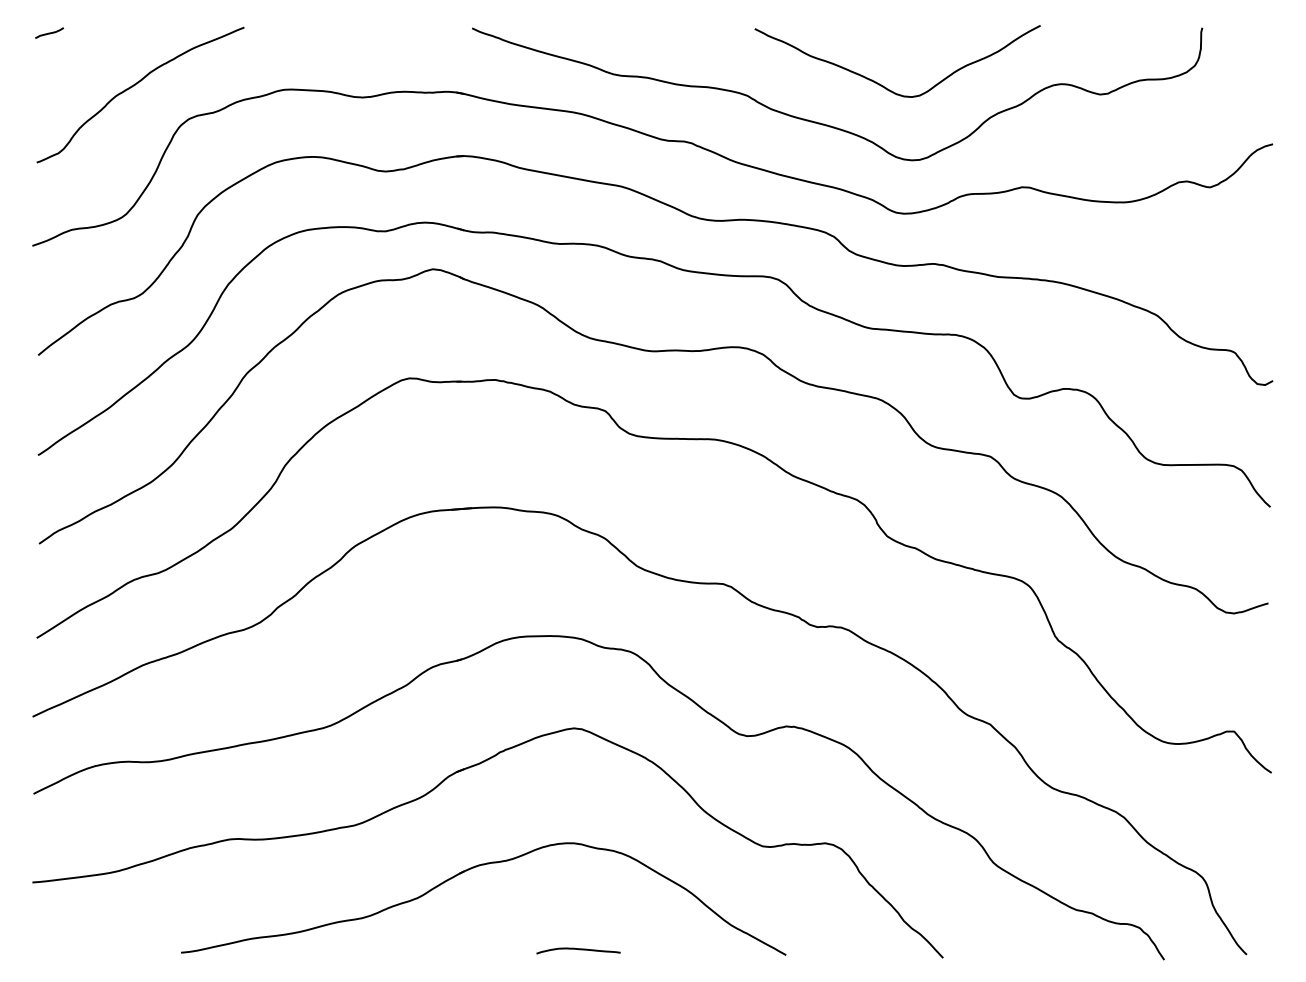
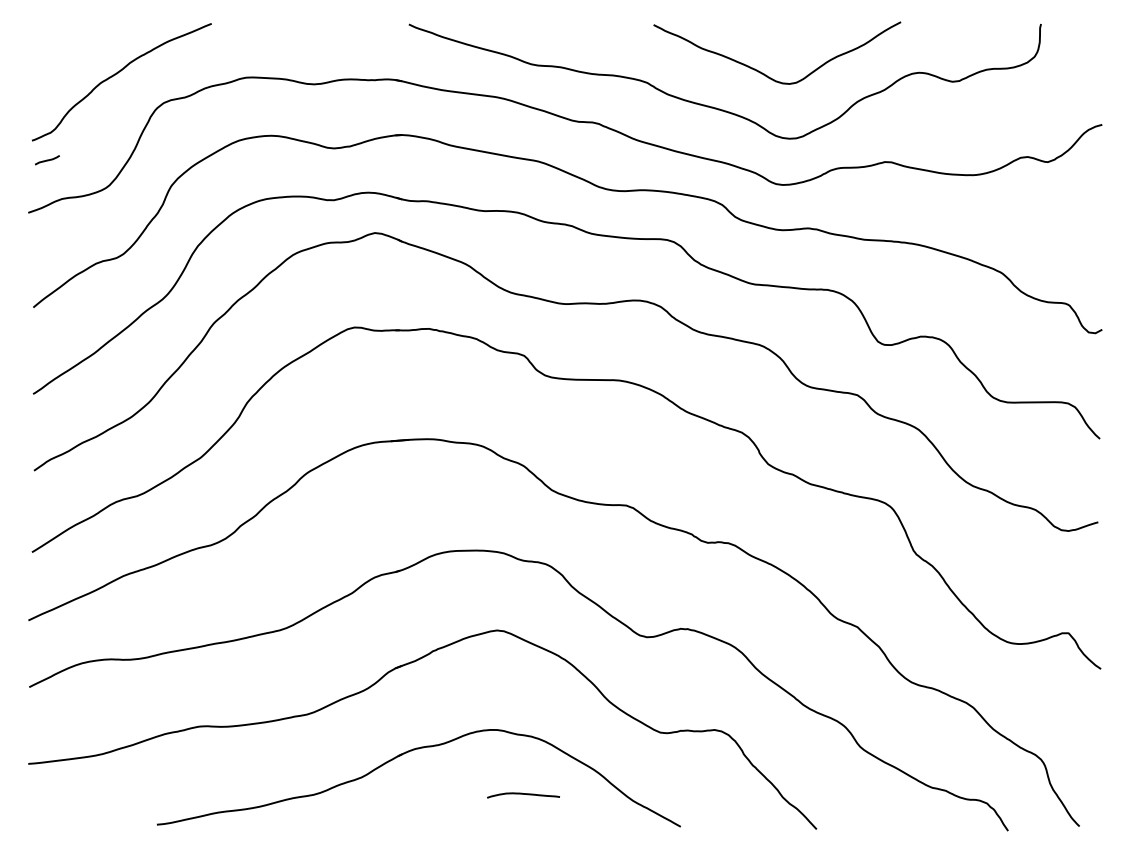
curve: (49, 32) -> (47, 159), moved
curve: (578, 949) -> (523, 794), moved

